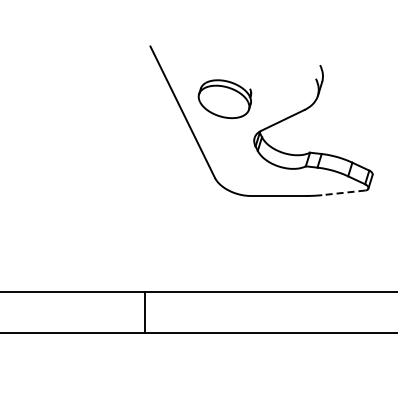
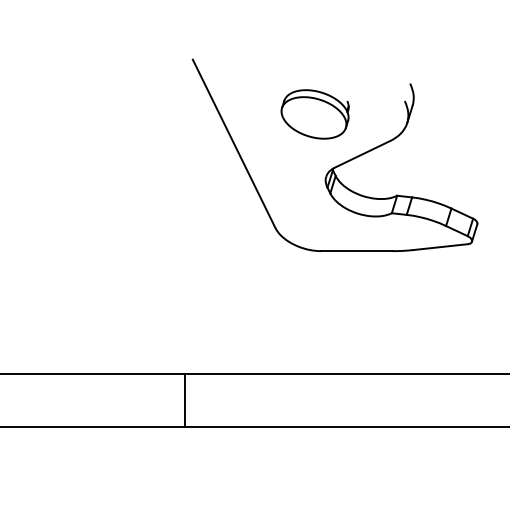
part: (224, 99) -> (314, 114), moved
line: (343, 192) -> (440, 246), dashed -> solid

